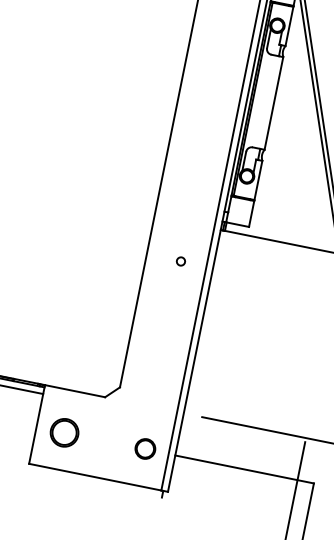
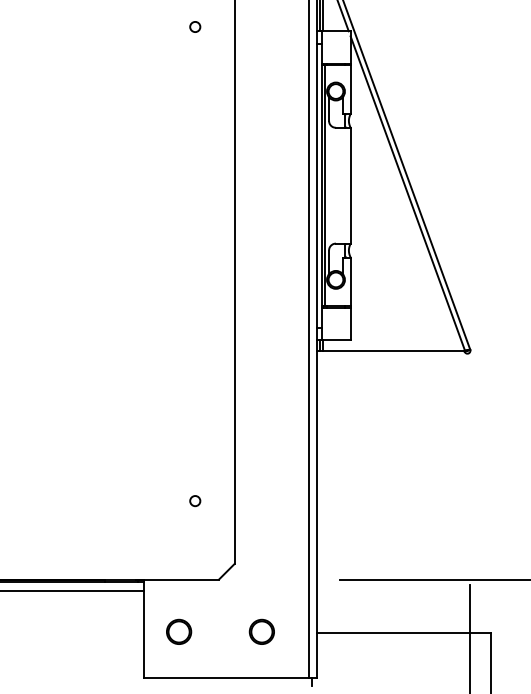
circle: (181, 261) -> (195, 501), moved
part: (65, 432) -> (179, 631), size x0.71
part: (145, 448) -> (261, 631), moved

